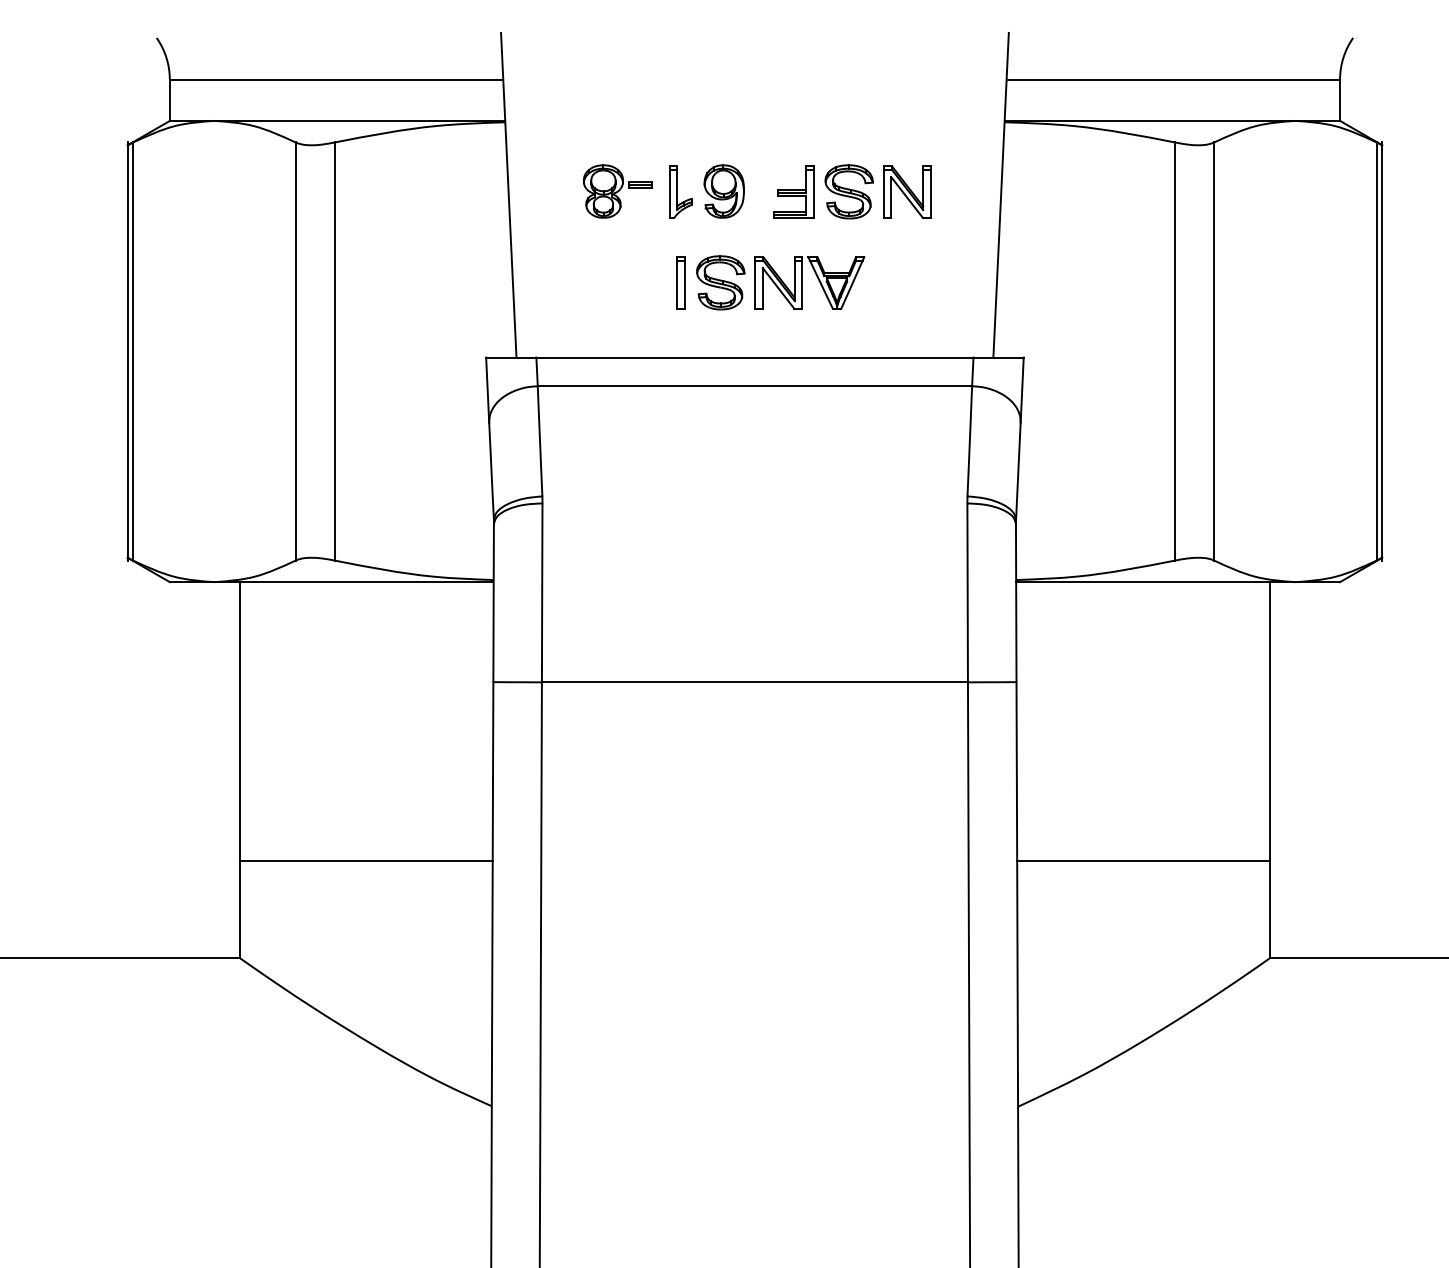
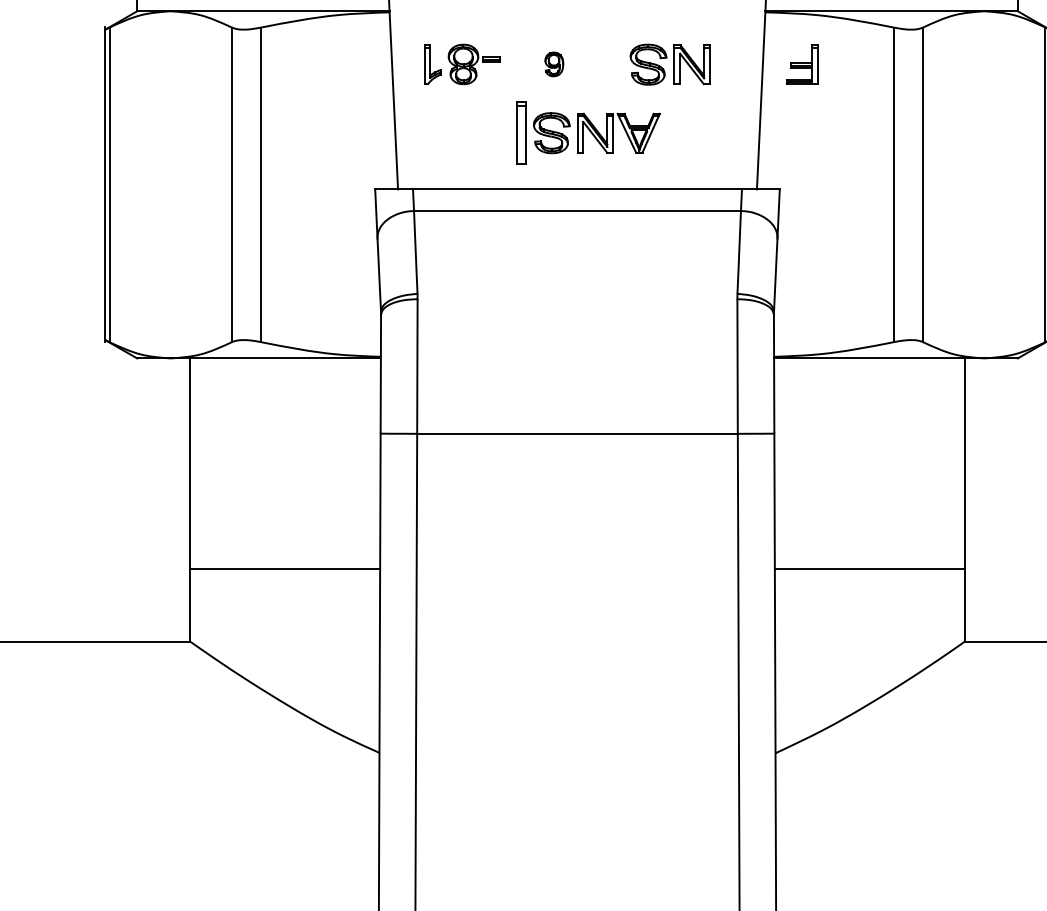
part: (680, 191) -> (432, 64), moved
part: (723, 191) -> (553, 64), size x0.6
part: (793, 191) -> (802, 64), moved
part: (680, 282) -> (521, 132), size x1.6

